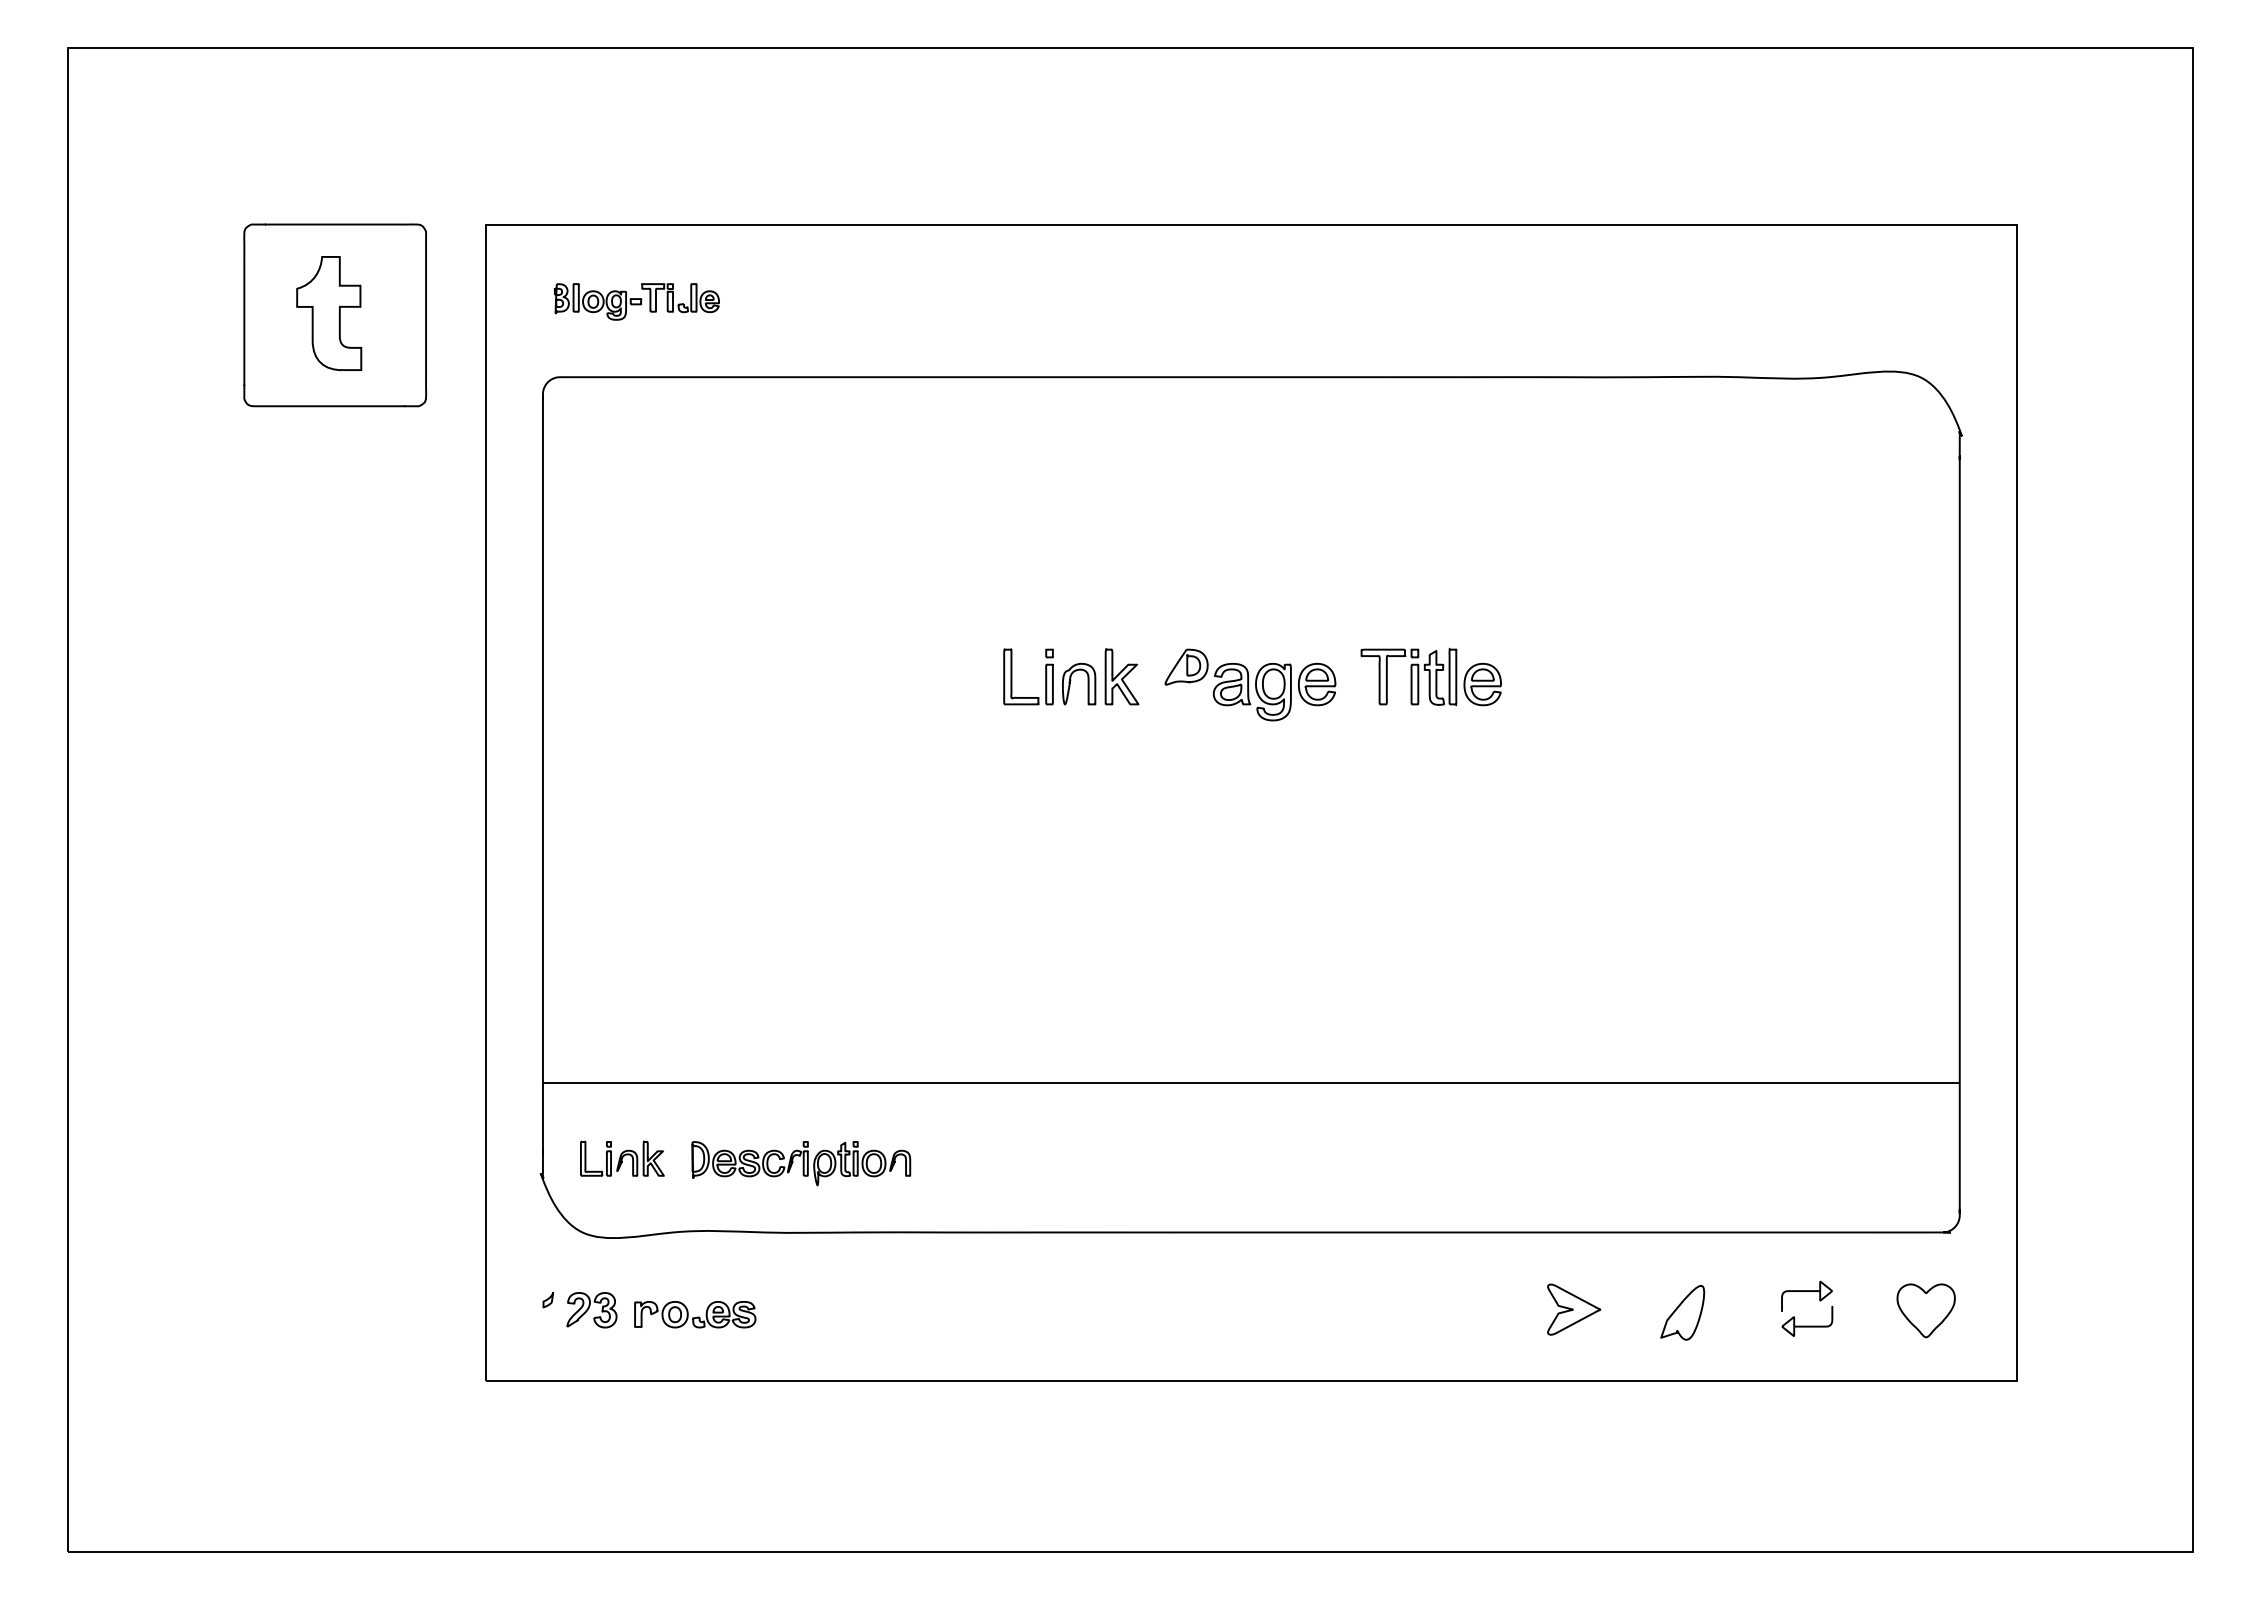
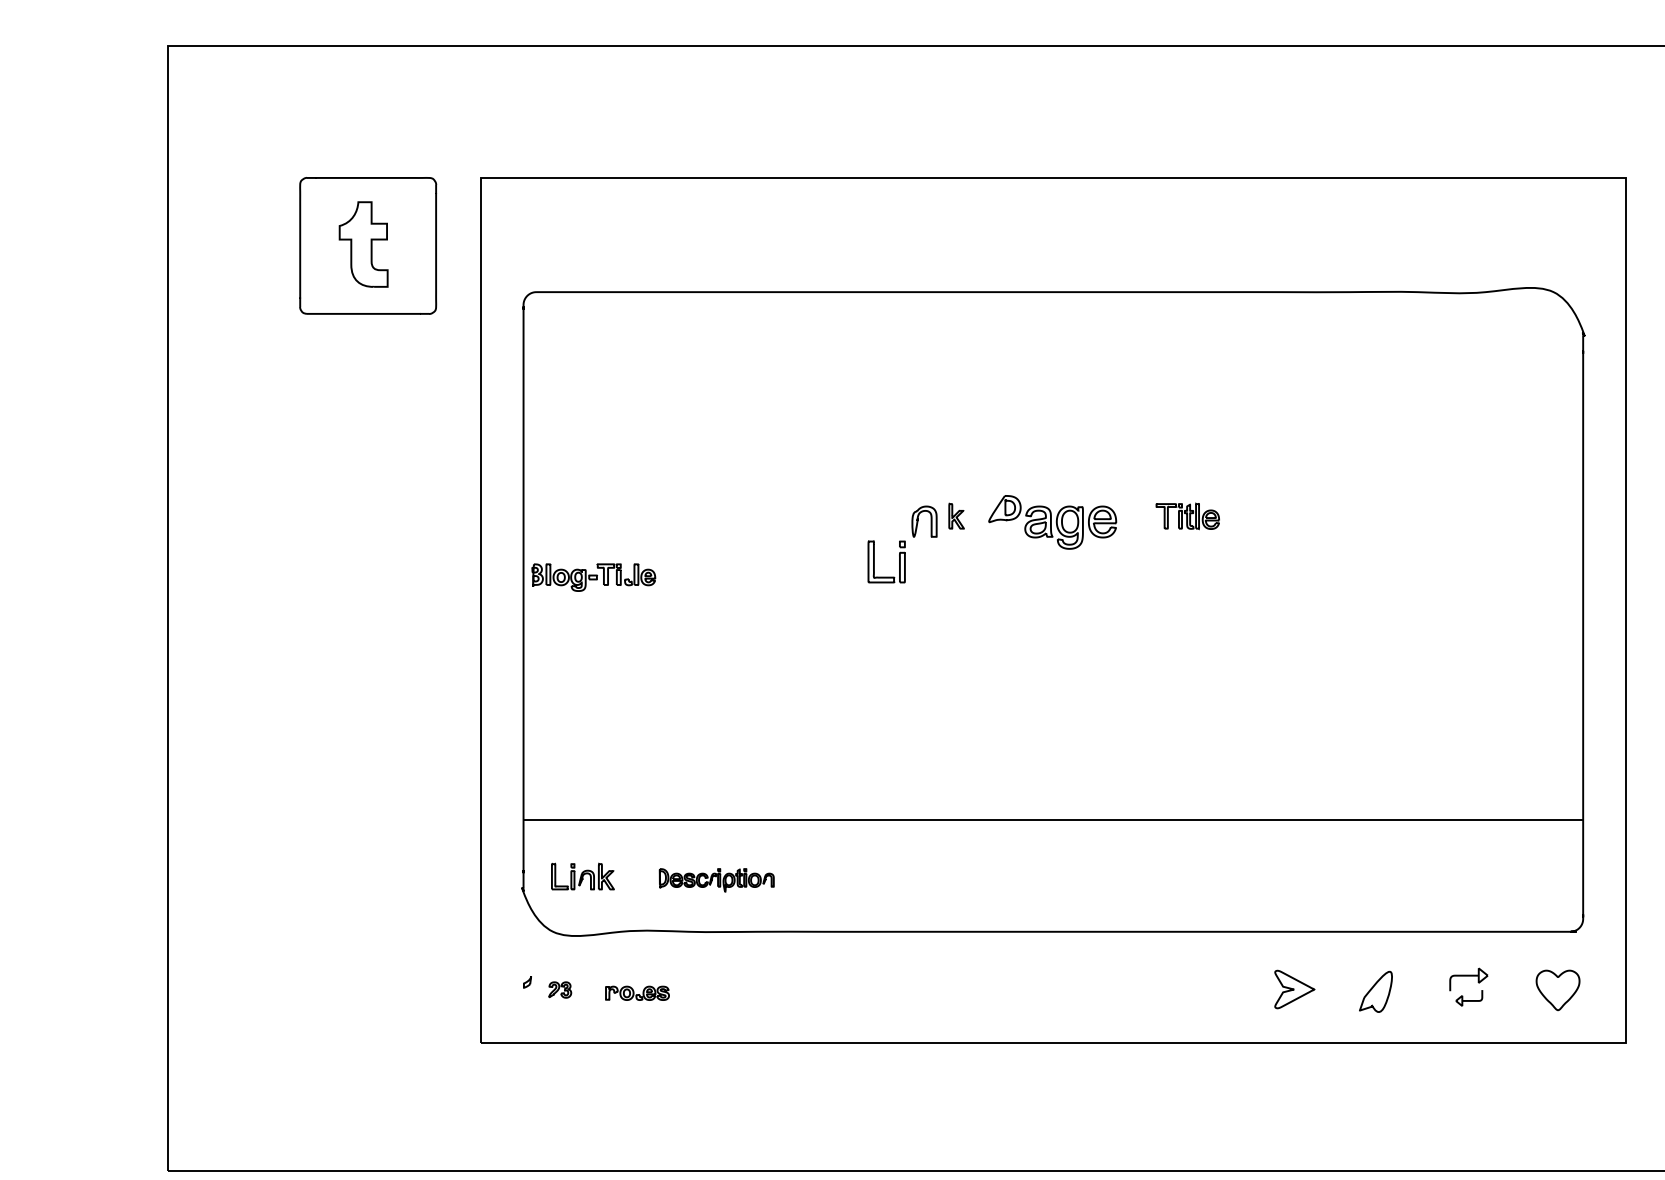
part: (636, 301) -> (593, 577), moved
part: (1012, 676) -> (874, 561), moved
part: (1121, 676) -> (956, 515), size x0.6
part: (1430, 676) -> (1187, 515), size x0.6
part: (801, 1163) -> (716, 880), size x0.7
part: (591, 1310) -> (559, 990), size x0.6
part: (695, 1314) -> (637, 993), size x0.7
part: (1807, 1320) -> (1469, 997), size x0.7

